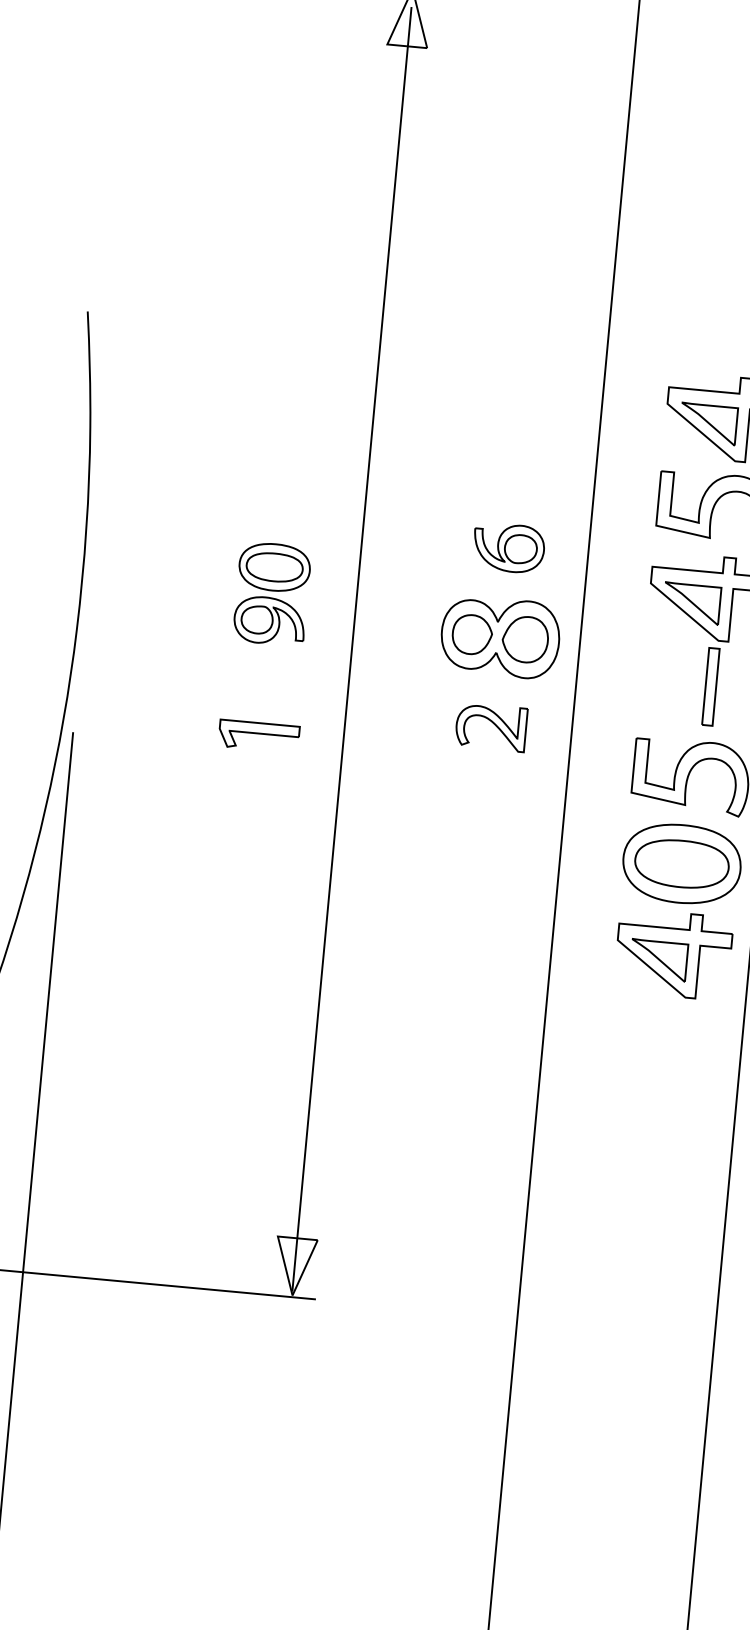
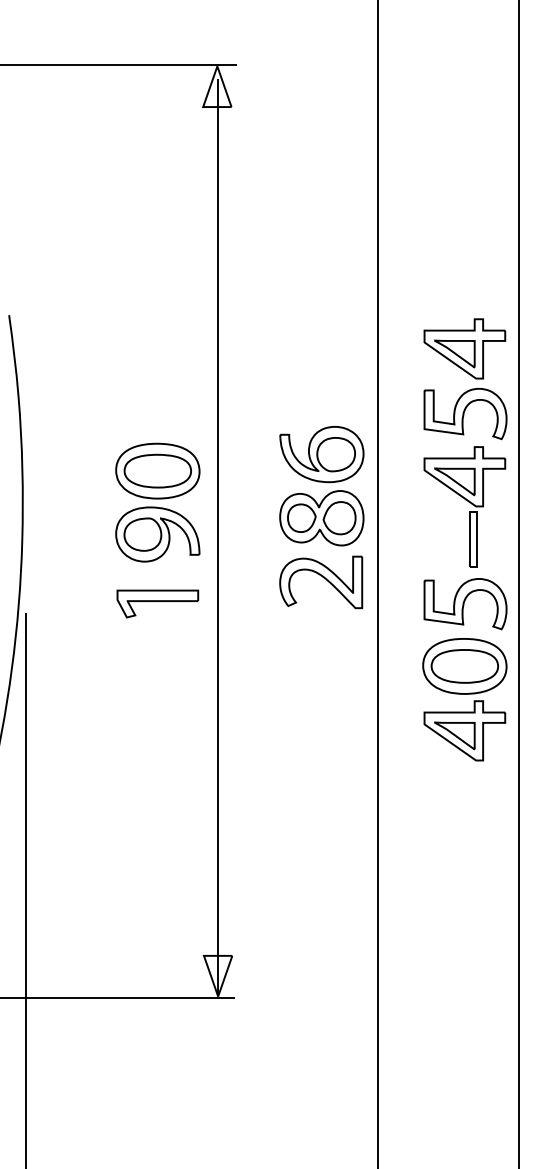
part: (508, 547) -> (321, 454), size x1.67
part: (271, 593) -> (157, 502), size x1.67
part: (491, 727) -> (321, 582), size x1.67
part: (258, 735) -> (157, 603), size x1.43

